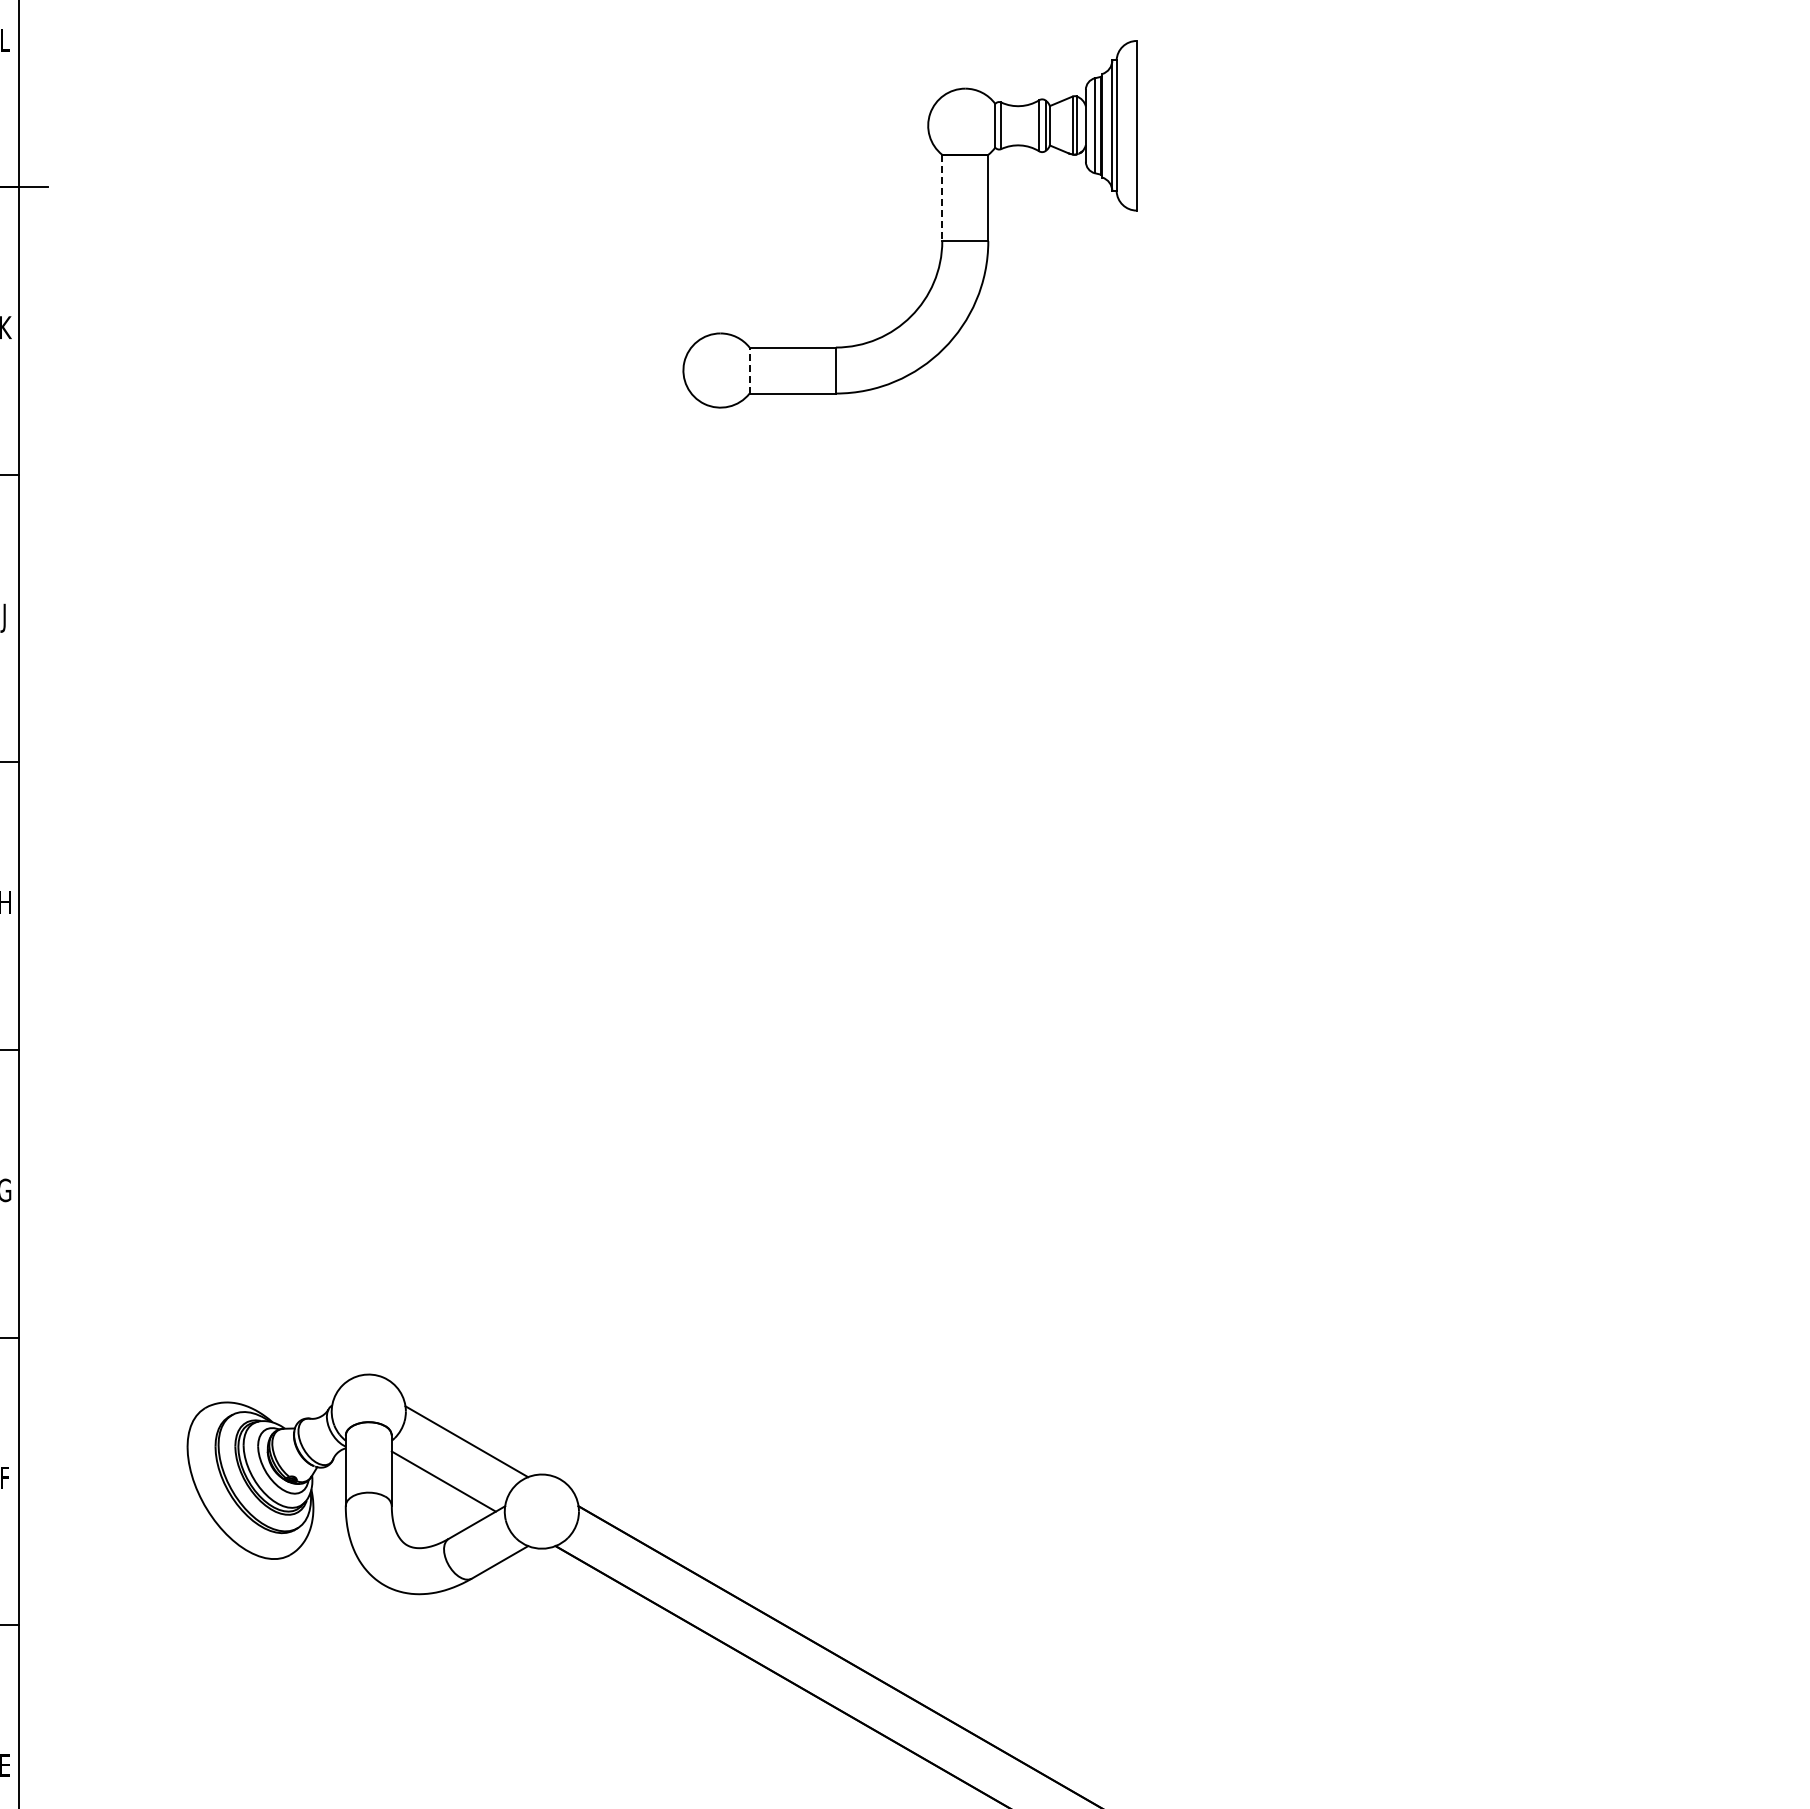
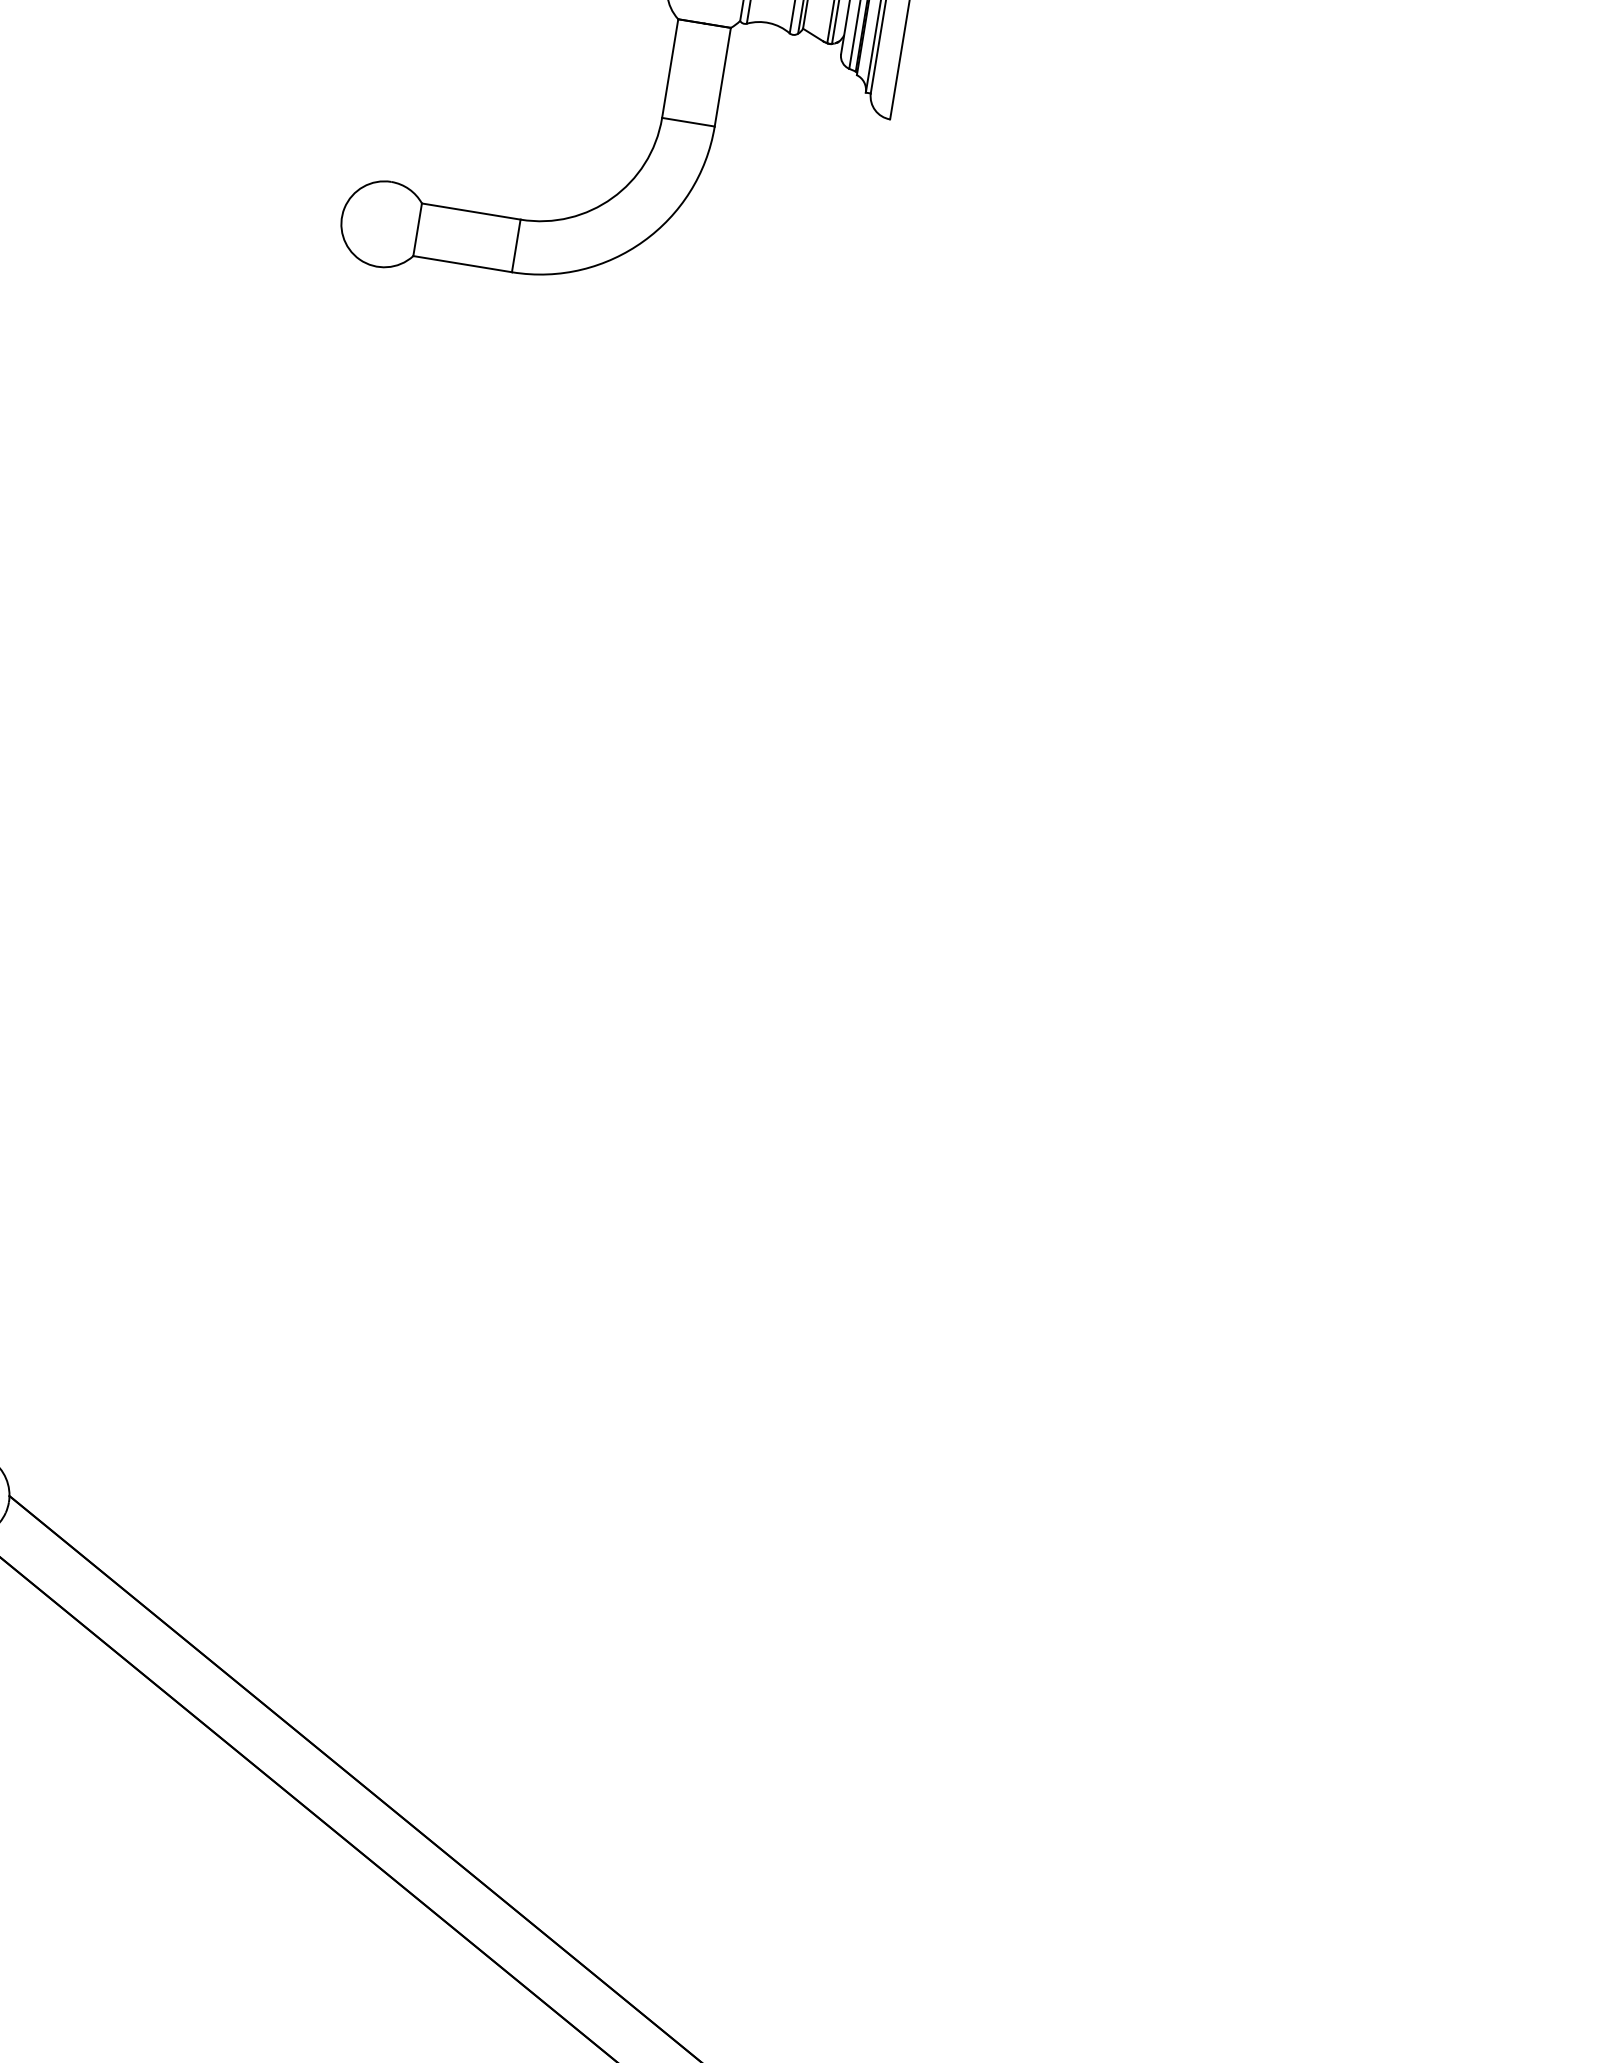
line: (942, 198) -> (670, 69), dashed -> solid
line: (749, 370) -> (417, 229), dashed -> solid

